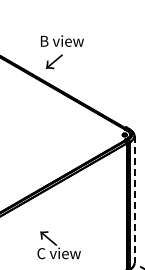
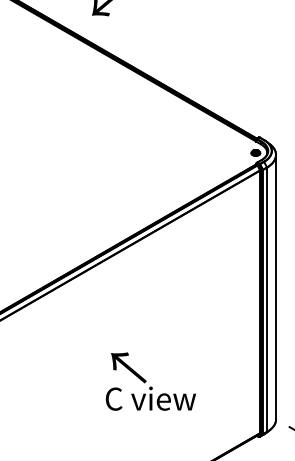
line: (134, 199) -> (276, 286), dashed -> solid
text: (58, 245) -> (149, 382), moved

